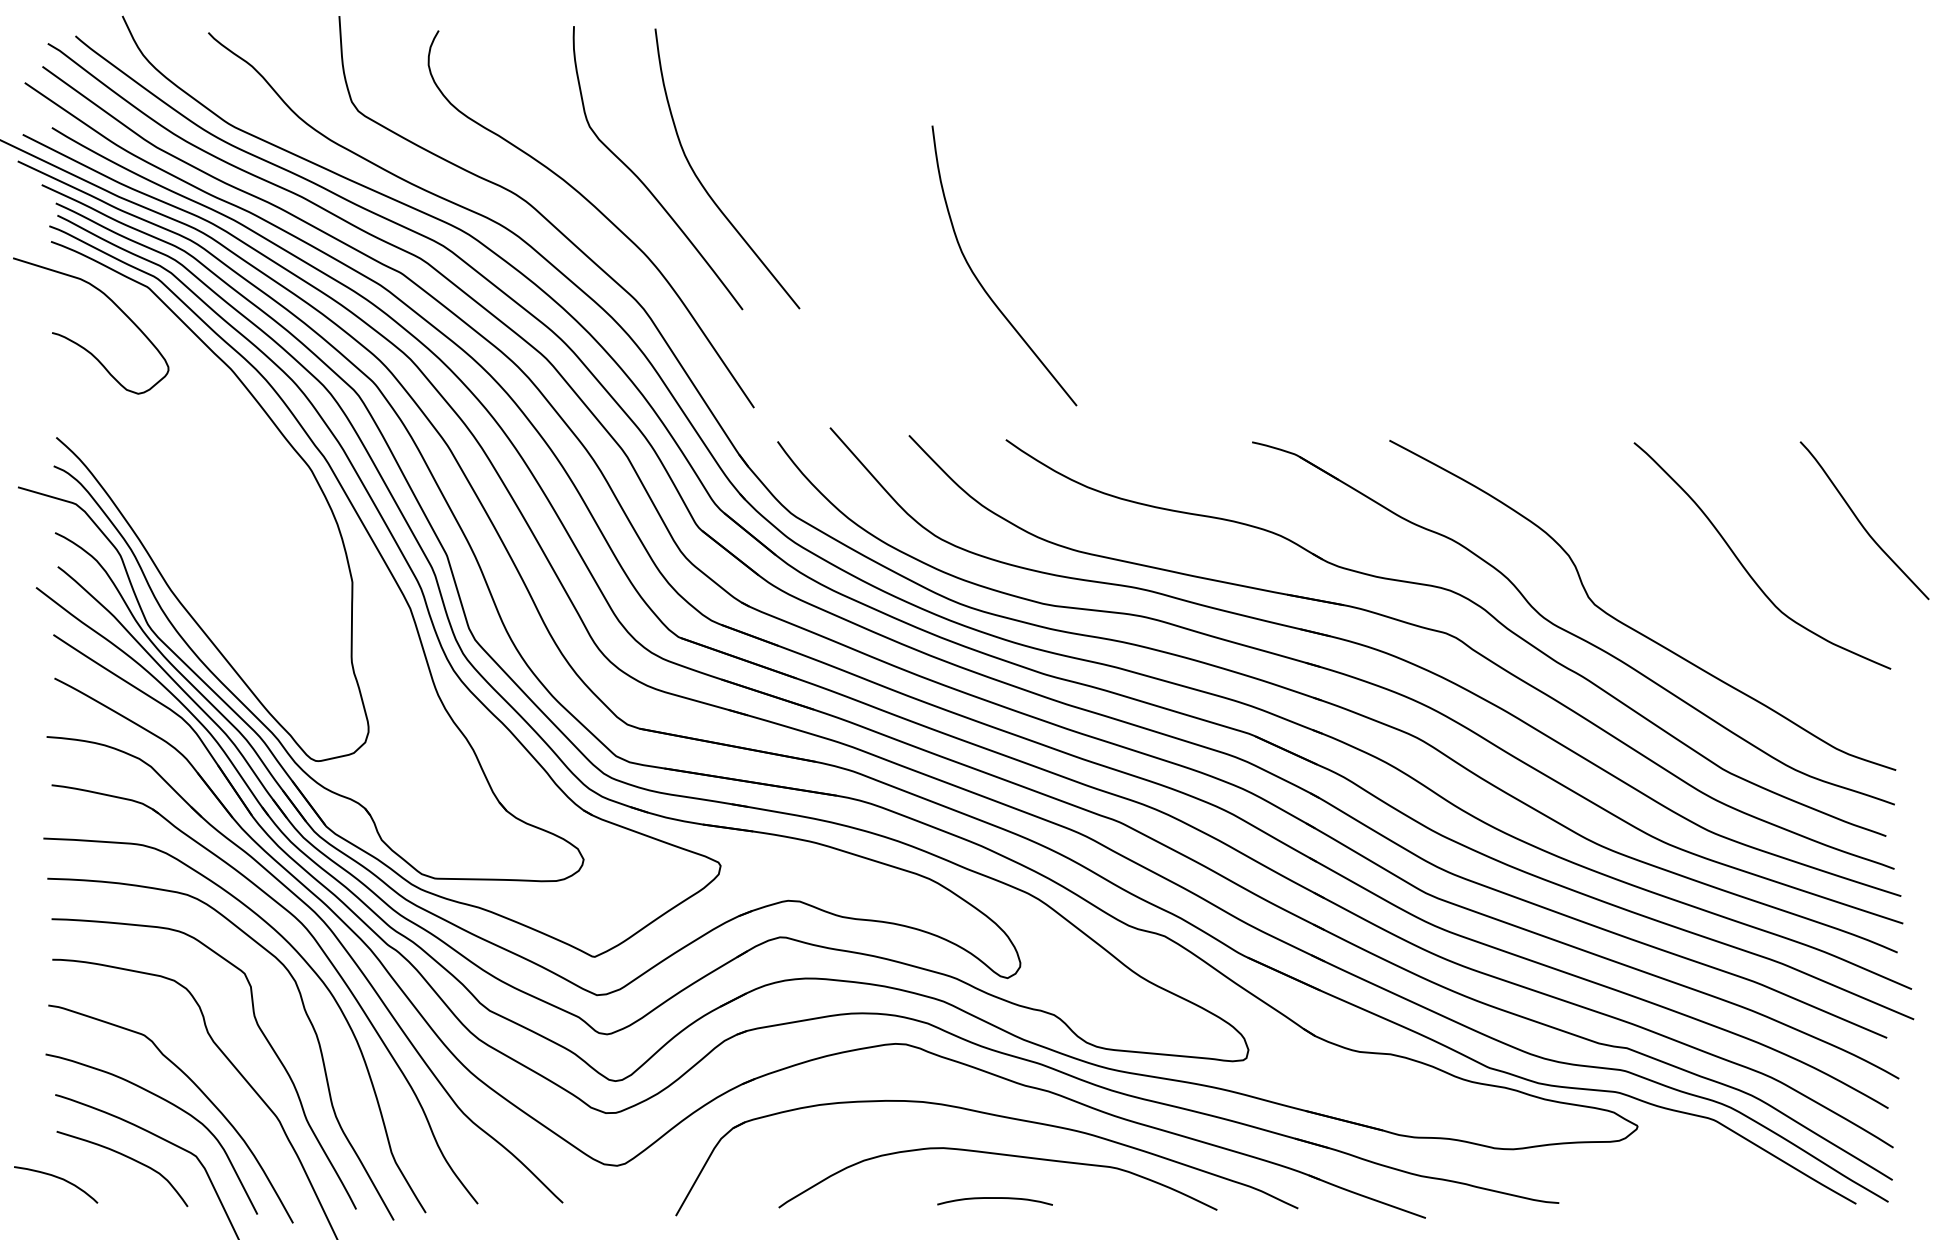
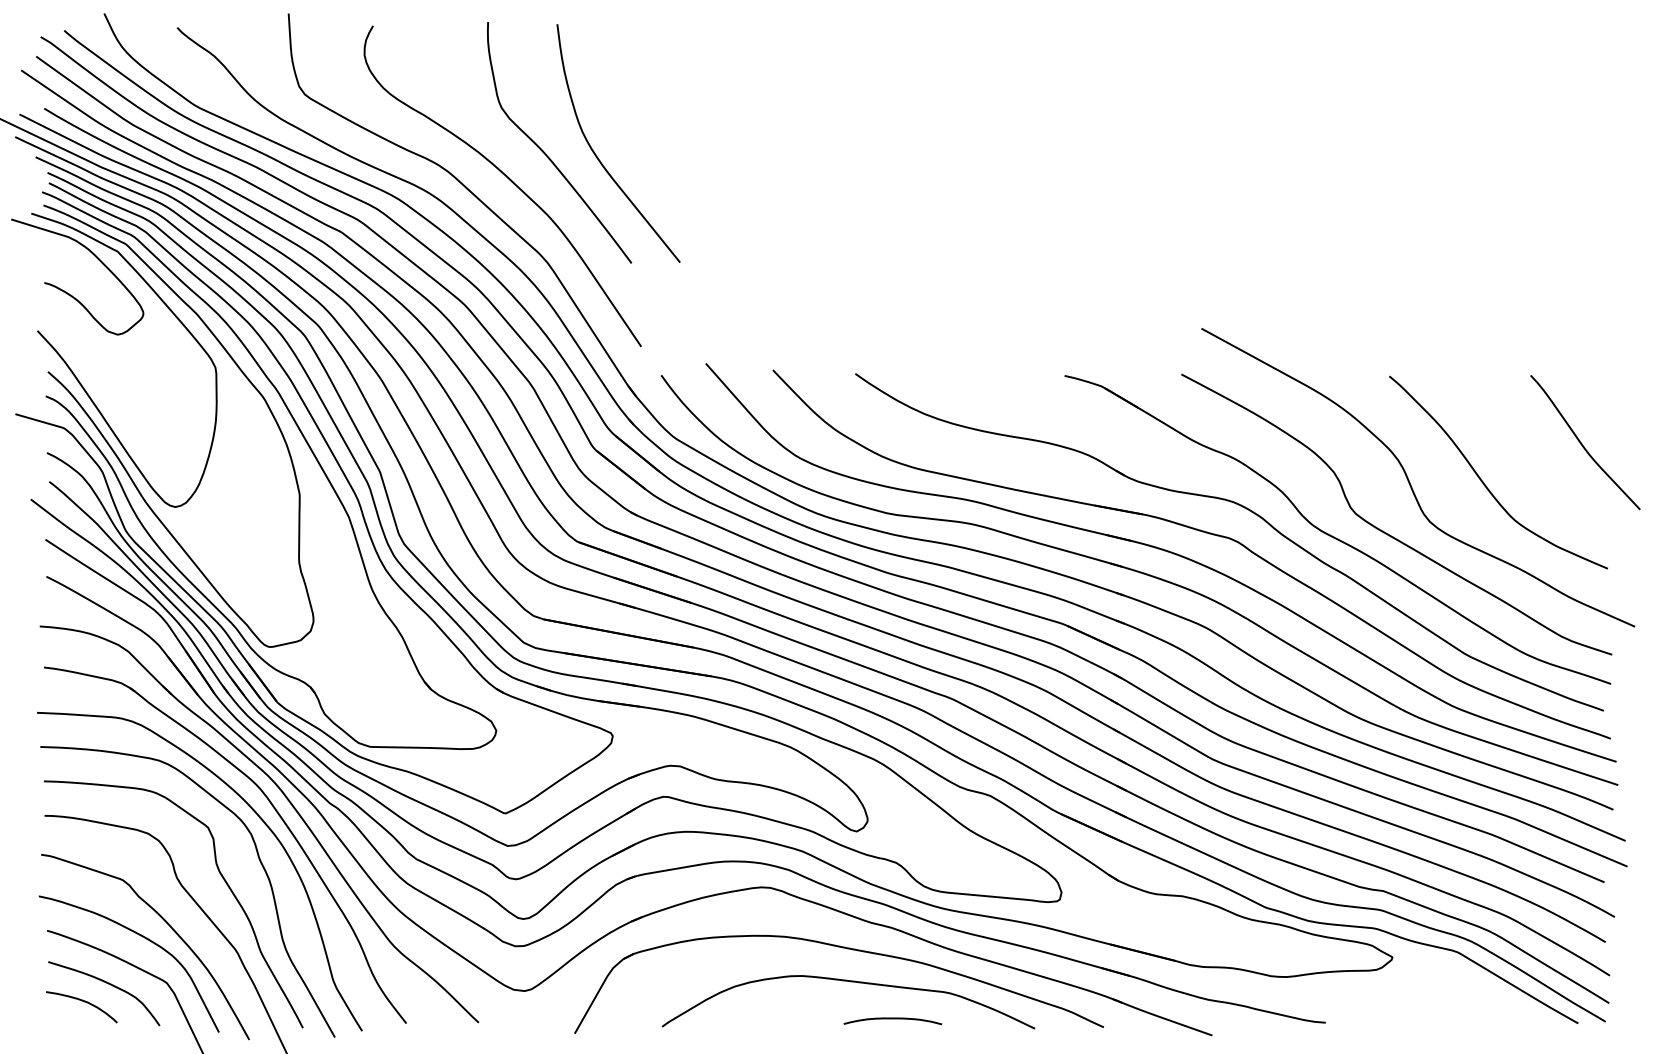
curve: (979, 280) -> (832, 238), removed
curve: (98, 455) -> (83, 387), added
curve: (1657, 564) -> (1409, 479), added
curve: (57, 1178) -> (83, 1001), moved
curve: (994, 1198) -> (892, 1018), moved

